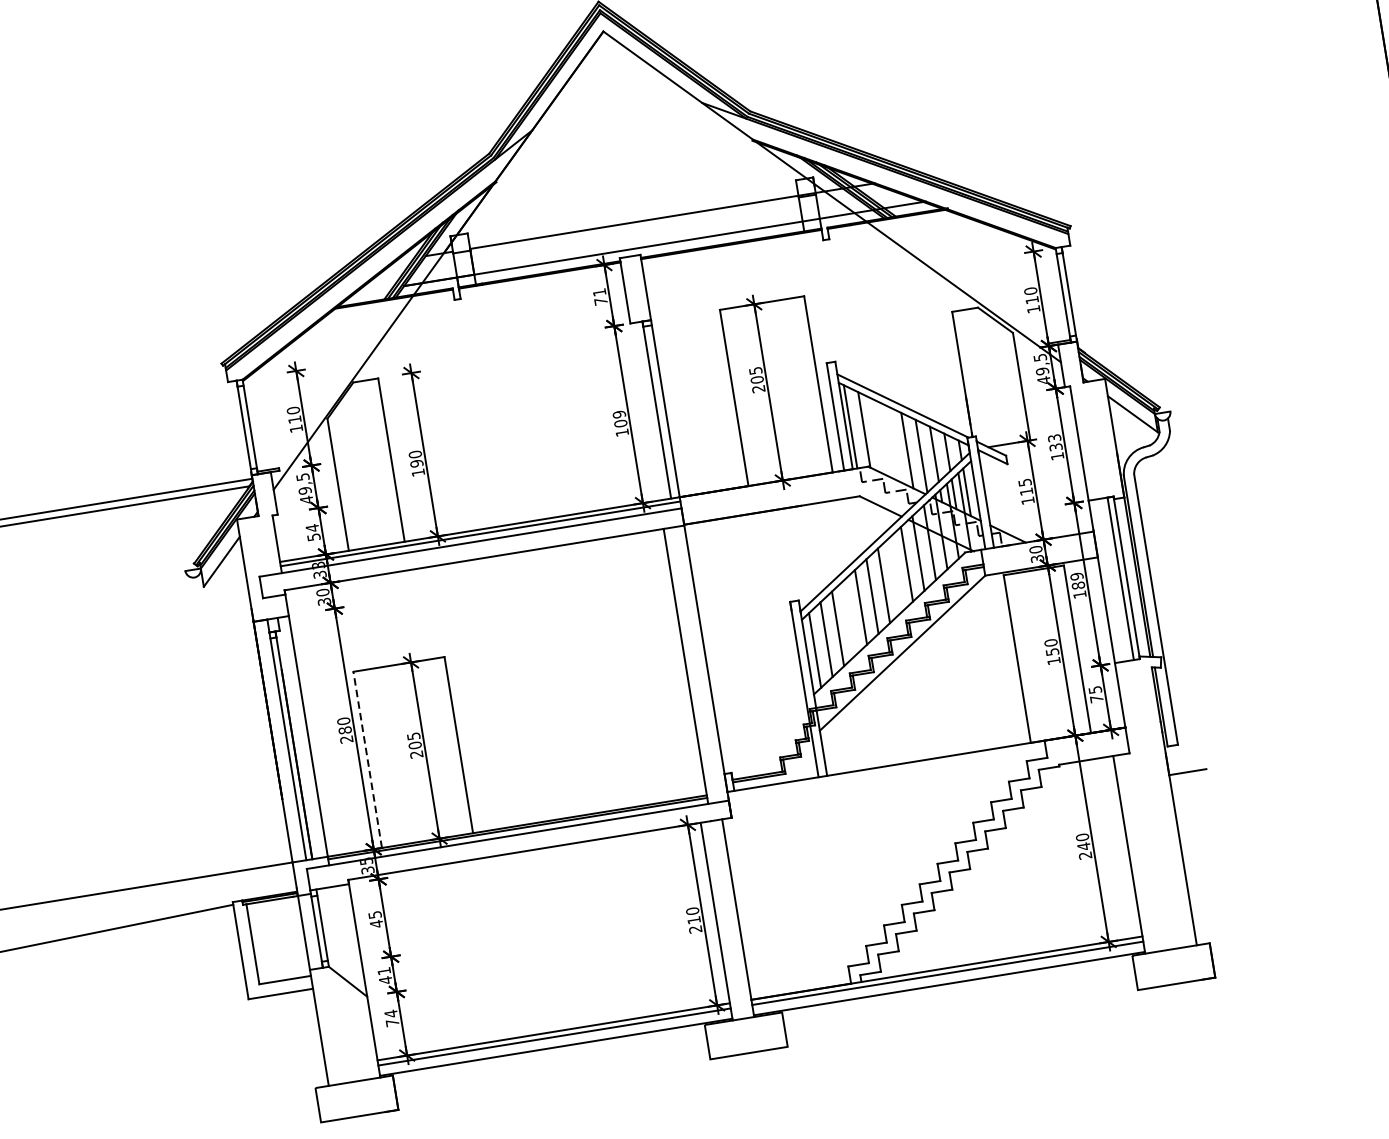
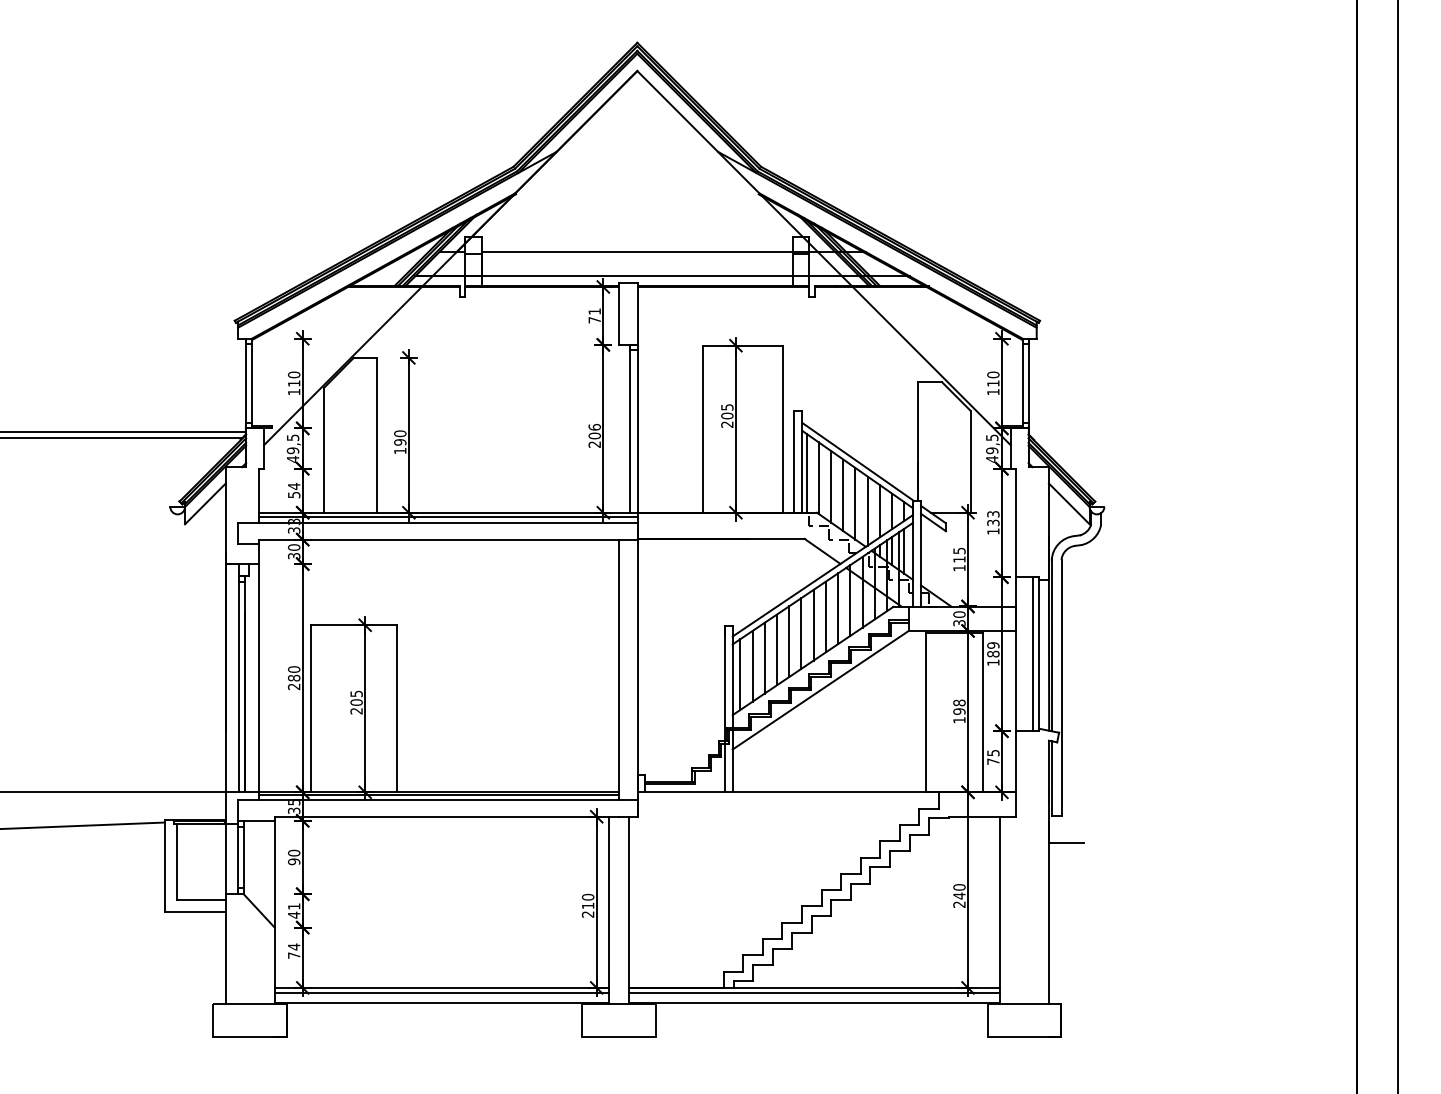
text: (620, 423) -> (594, 435), 109 -> 206
line: (879, 436) -> (831, 486), added
line: (893, 443) -> (843, 495), added
line: (894, 574) -> (825, 616), added
line: (848, 617) -> (776, 649), added
text: (1051, 646) -> (959, 706), 150 -> 198
line: (367, 759) -> (310, 708), dashed -> solid
text: (376, 919) -> (294, 857), 45 -> 90

